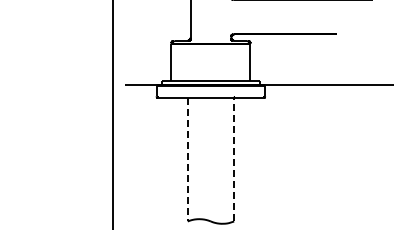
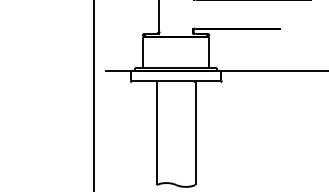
line: (187, 159) -> (156, 133), dashed -> solid
line: (234, 159) -> (195, 133), dashed -> solid

